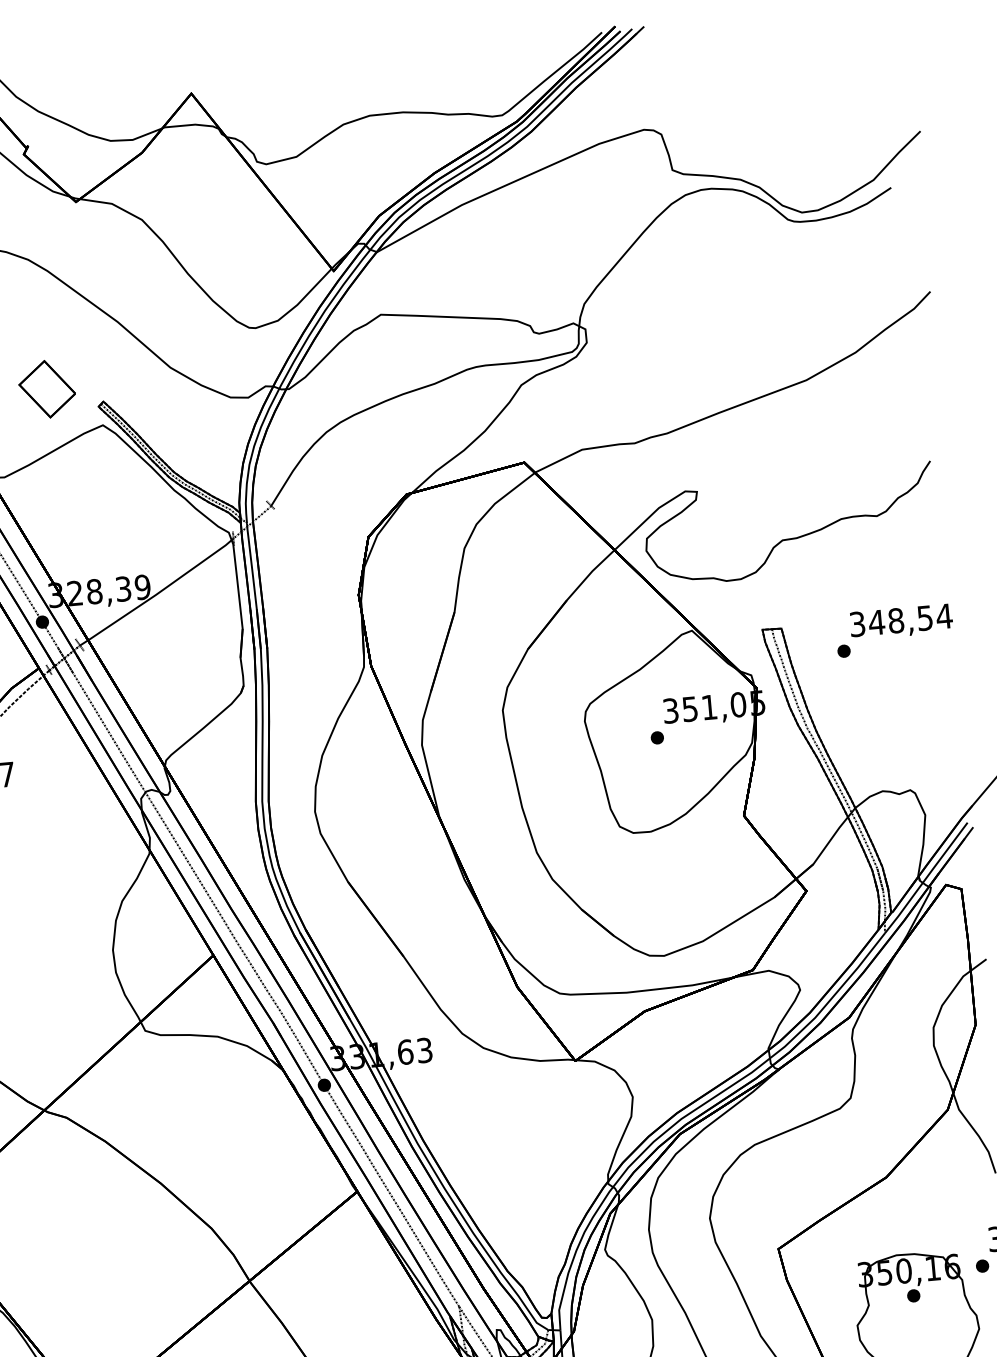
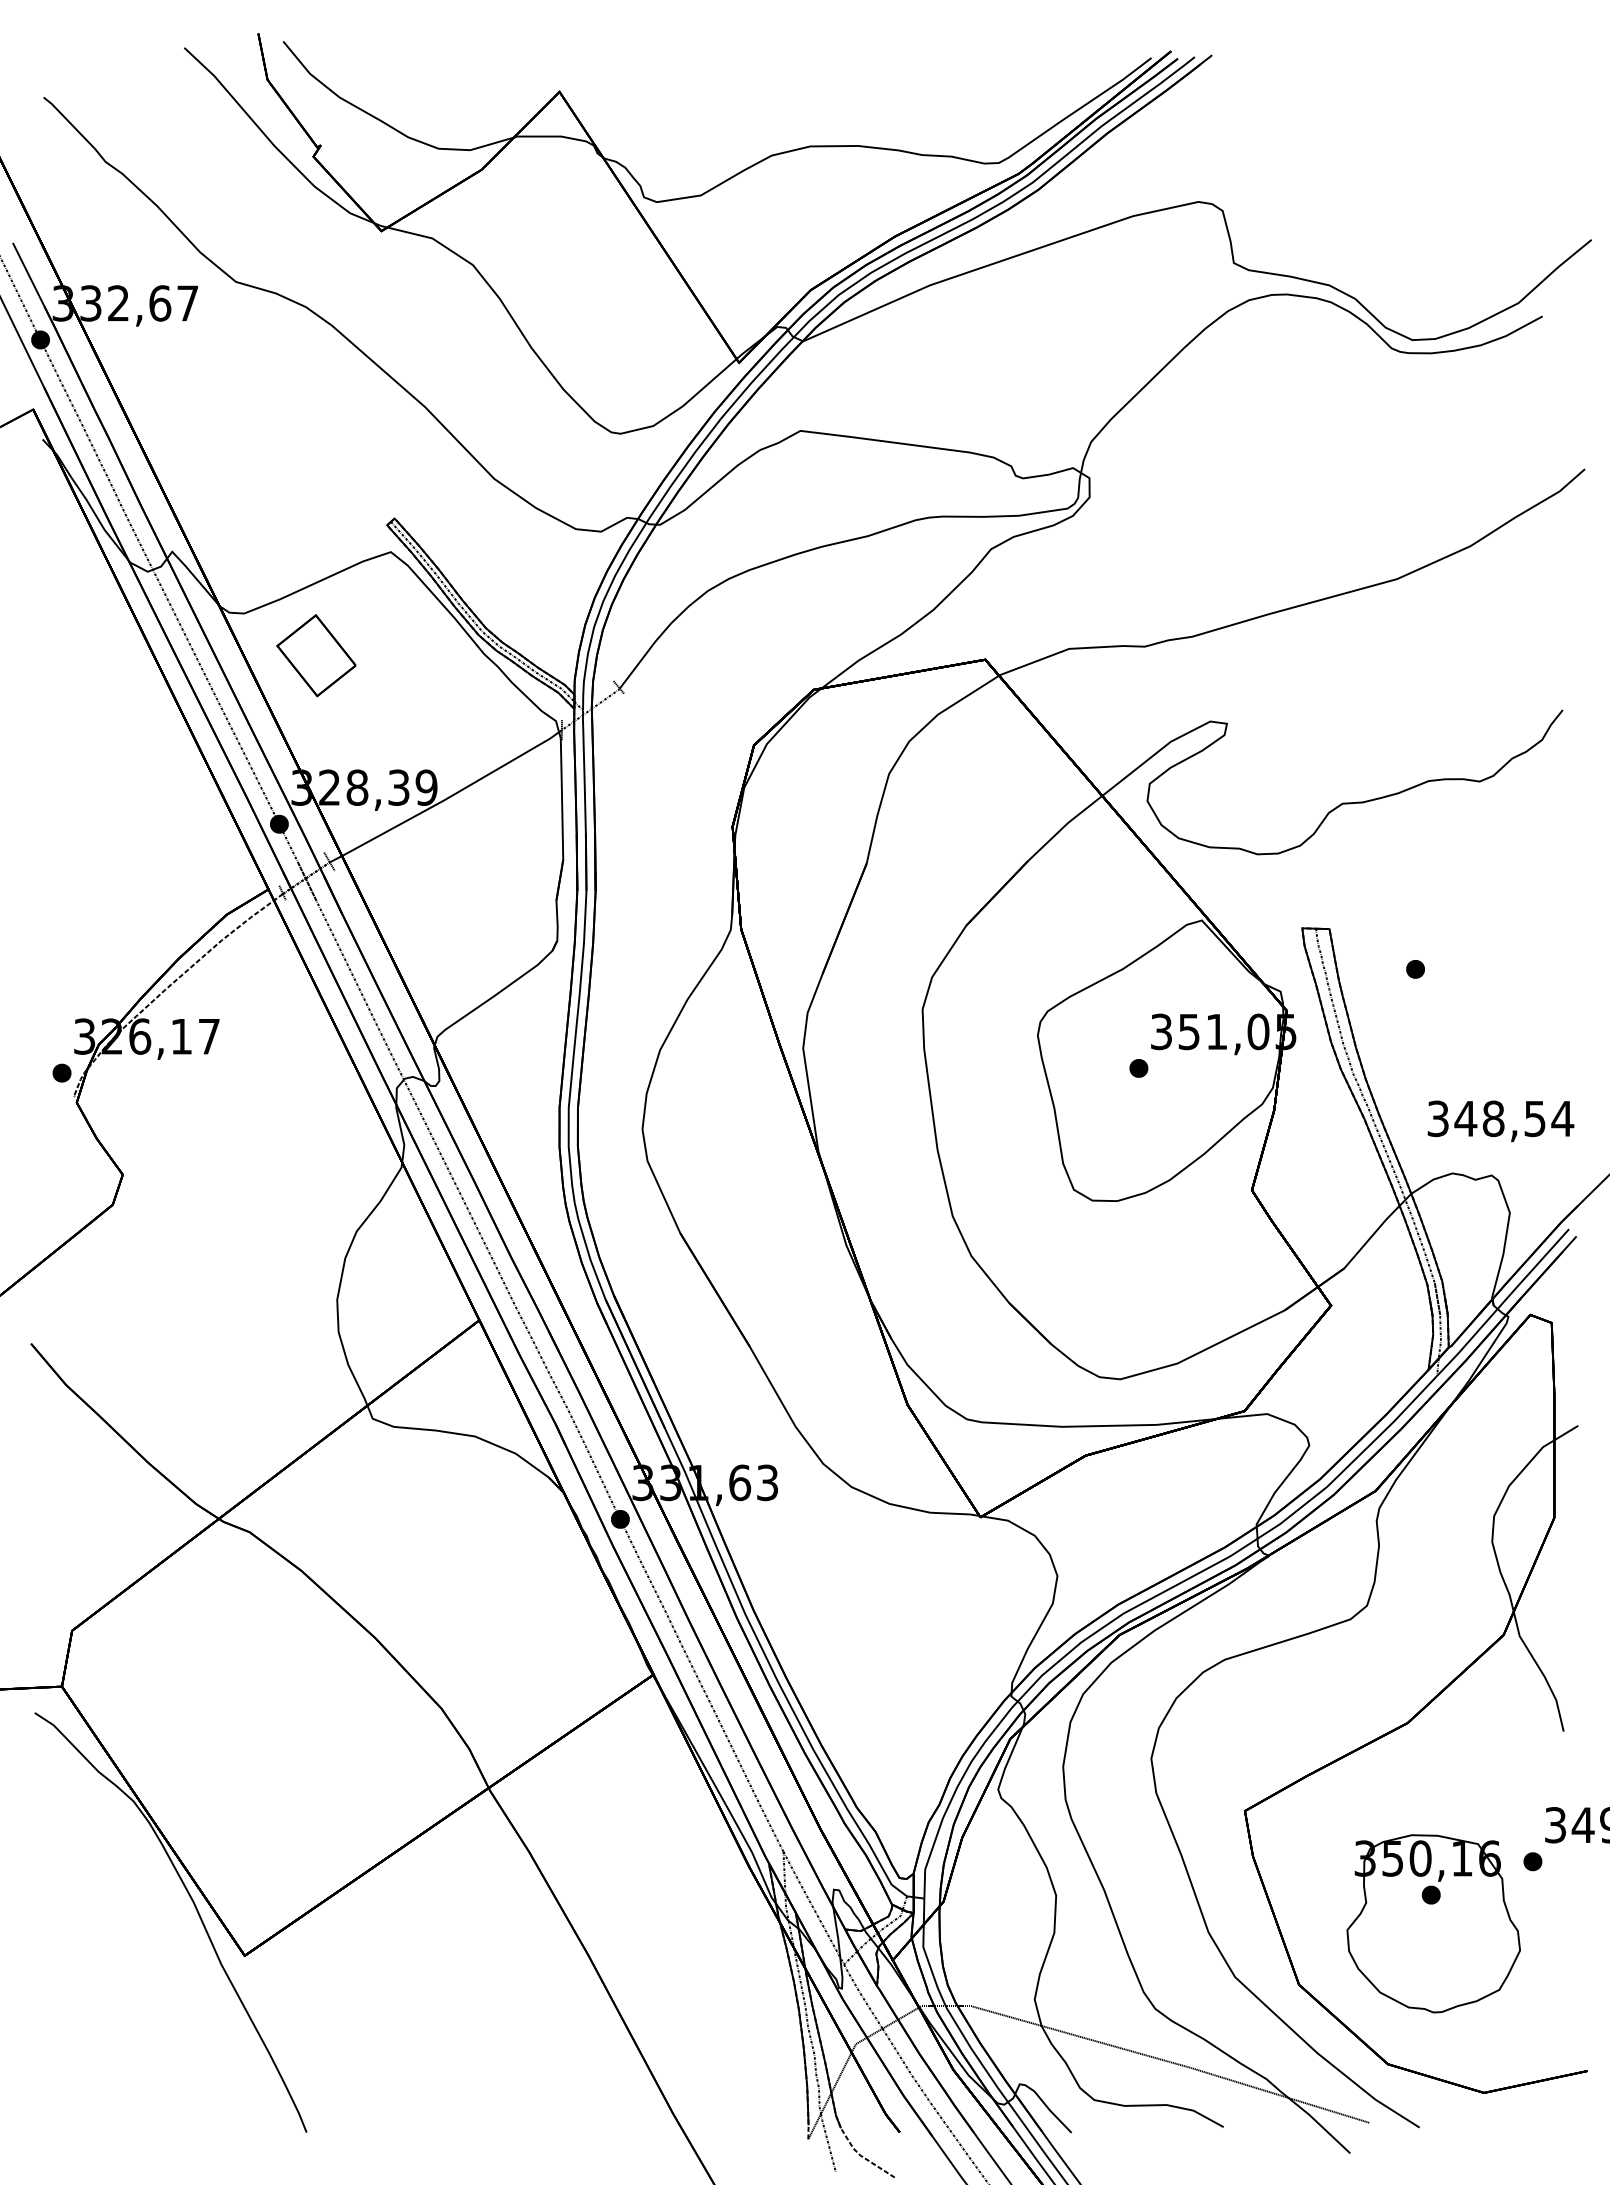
part: (47, 389) -> (316, 655), moved
text: (901, 622) -> (1500, 1121), moved

